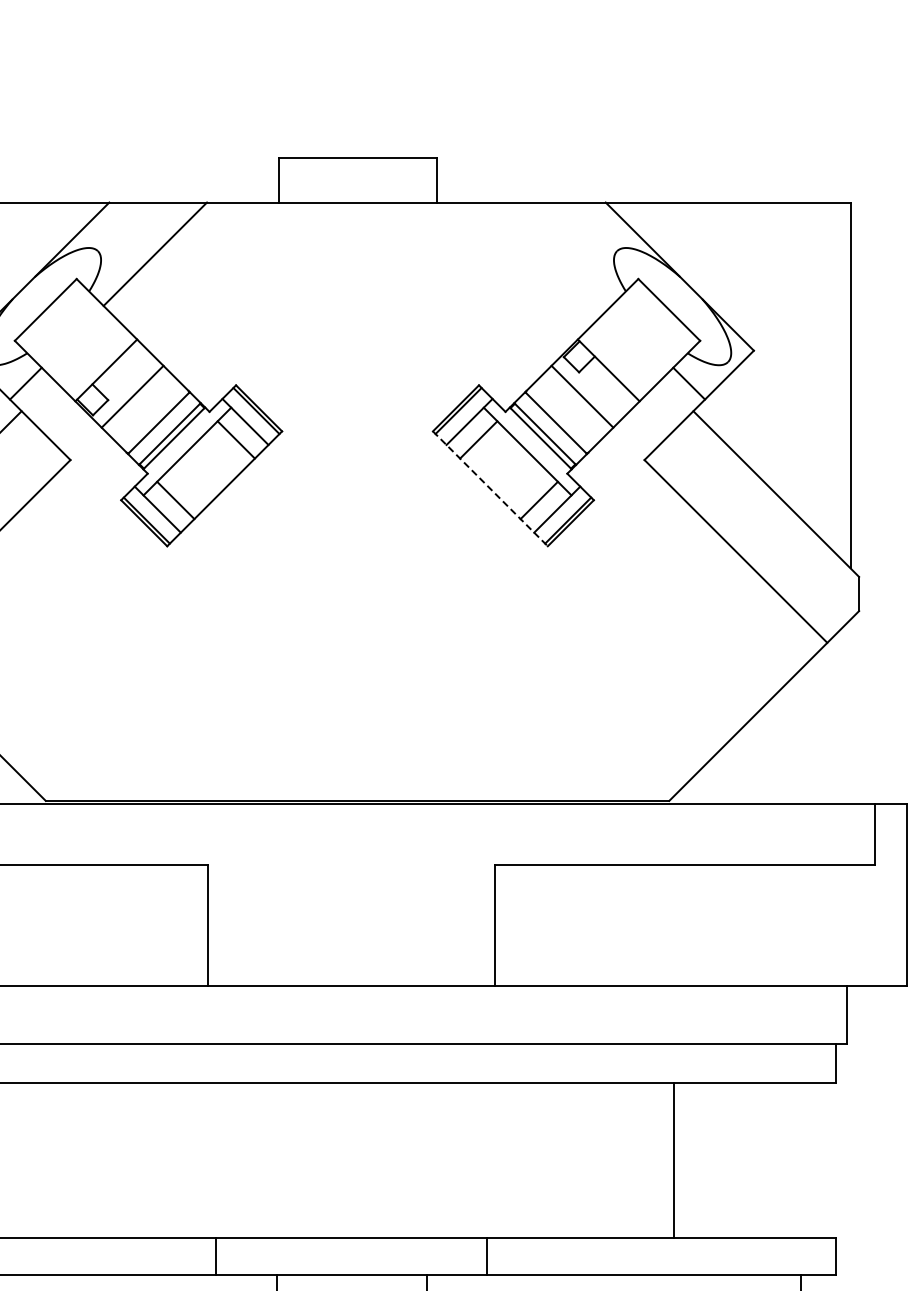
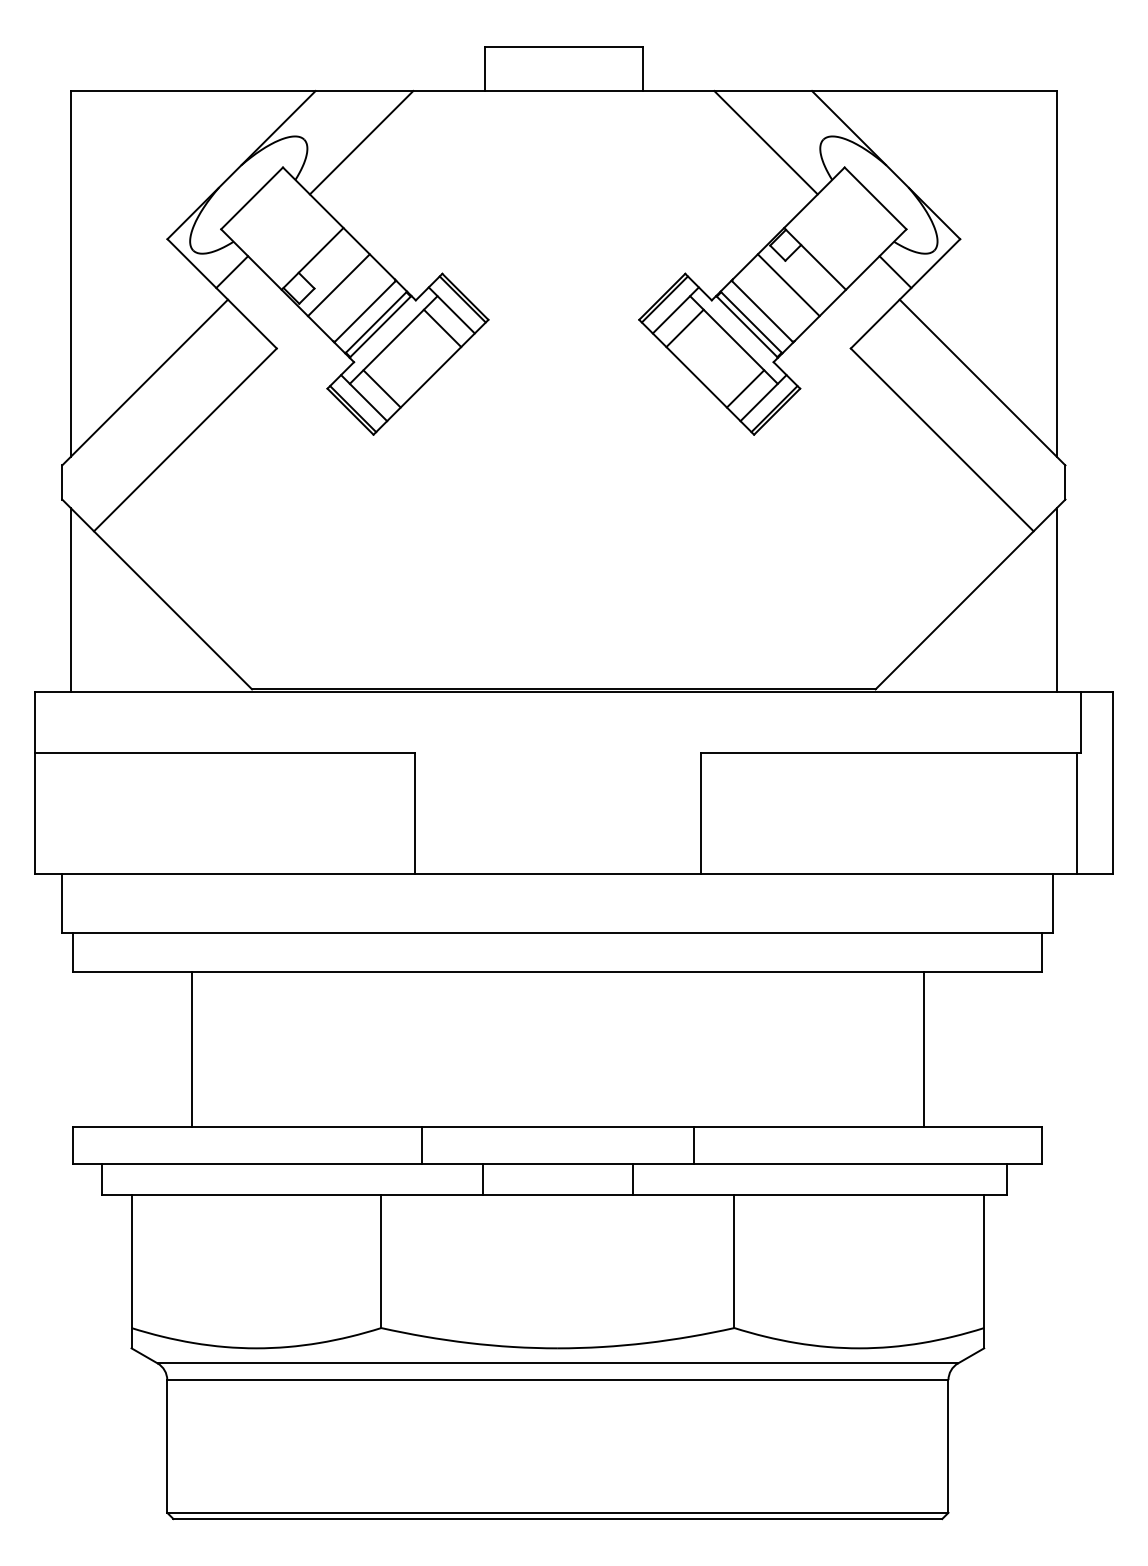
line: (559, 254) -> (765, 142), added
line: (491, 489) -> (697, 377), dashed -> solid
line: (850, 712) -> (1056, 600), added
line: (870, 925) -> (1076, 813), added
line: (674, 1160) -> (923, 1048), moved

